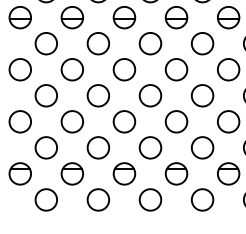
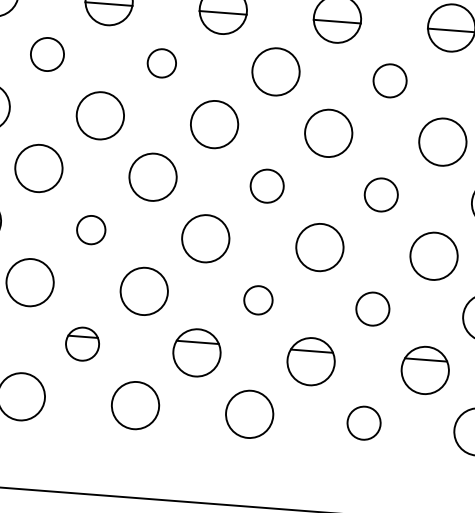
circle: (45, 43) -> (45, 53), size x0.7
circle: (98, 43) -> (162, 62), size x0.6
circle: (202, 43) -> (390, 80), size x0.7
circle: (150, 95) -> (267, 185), size x0.7
circle: (202, 95) -> (381, 194), size x0.7
circle: (71, 121) -> (89, 229), size x0.6
circle: (150, 147) -> (258, 299), size x0.6
circle: (202, 147) -> (372, 308), size x0.7
part: (71, 173) -> (80, 343), size x0.7
circle: (202, 199) -> (363, 422), size x0.7

